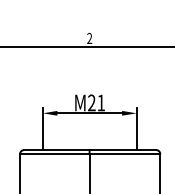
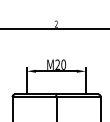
text: (101, 102) -> (63, 64), M21 -> M20

